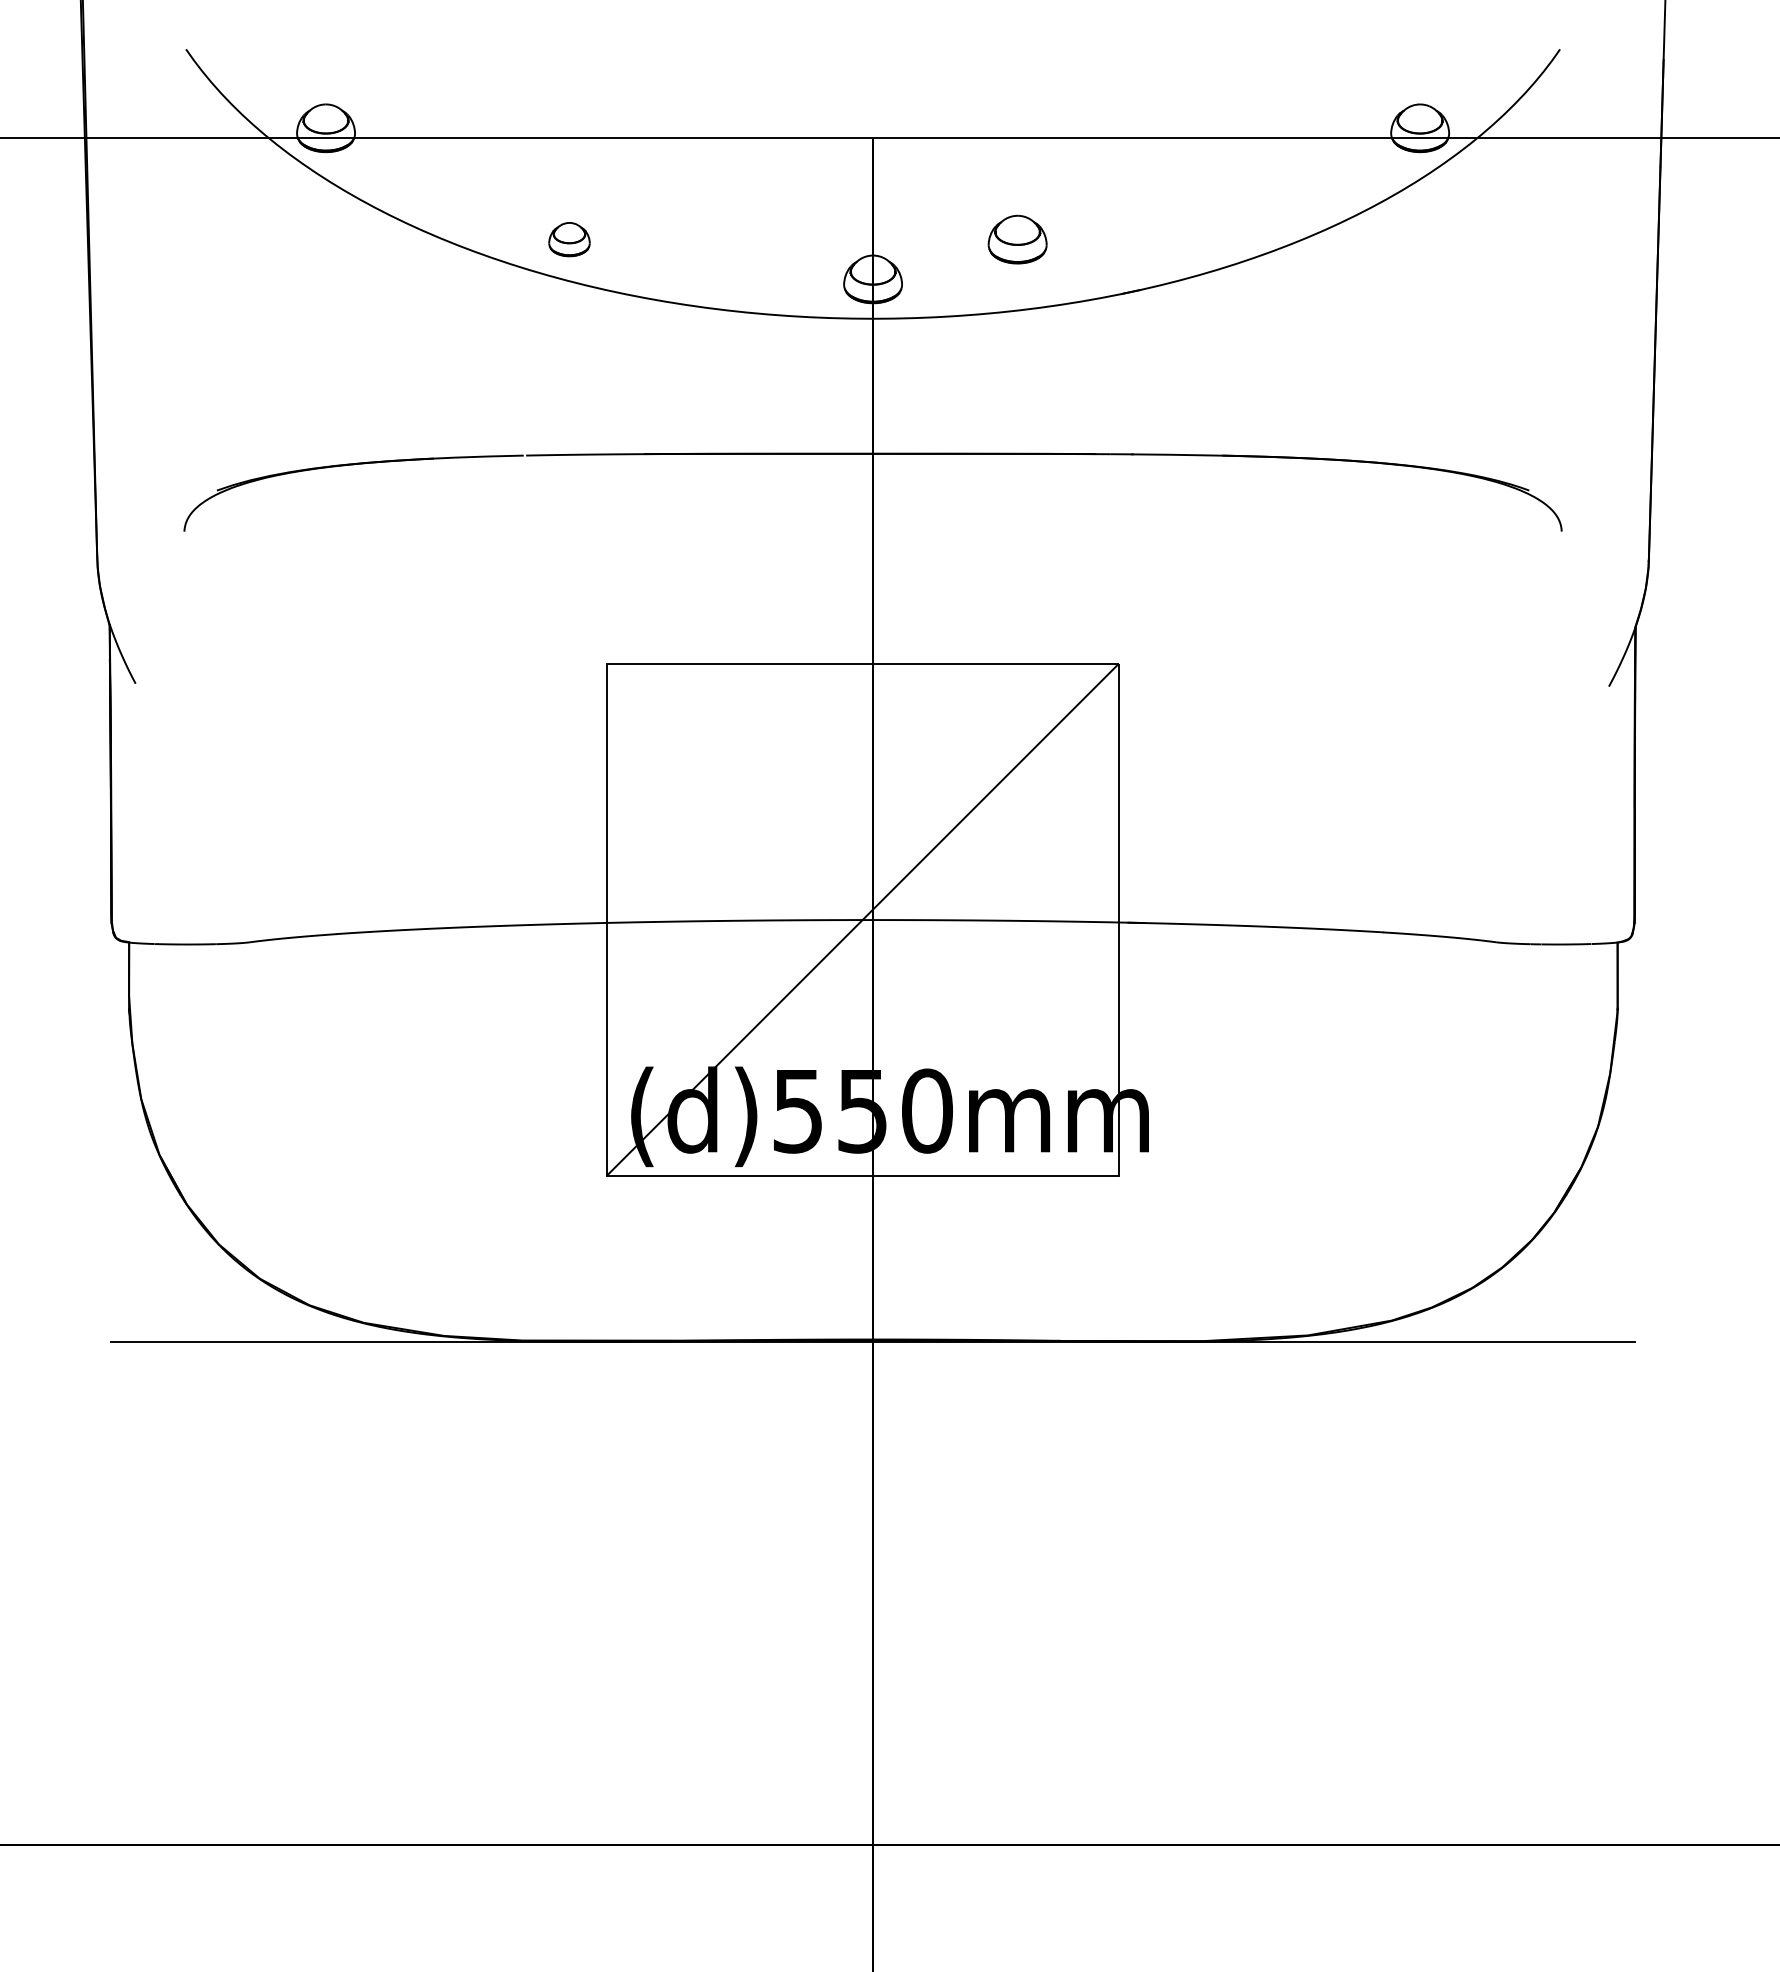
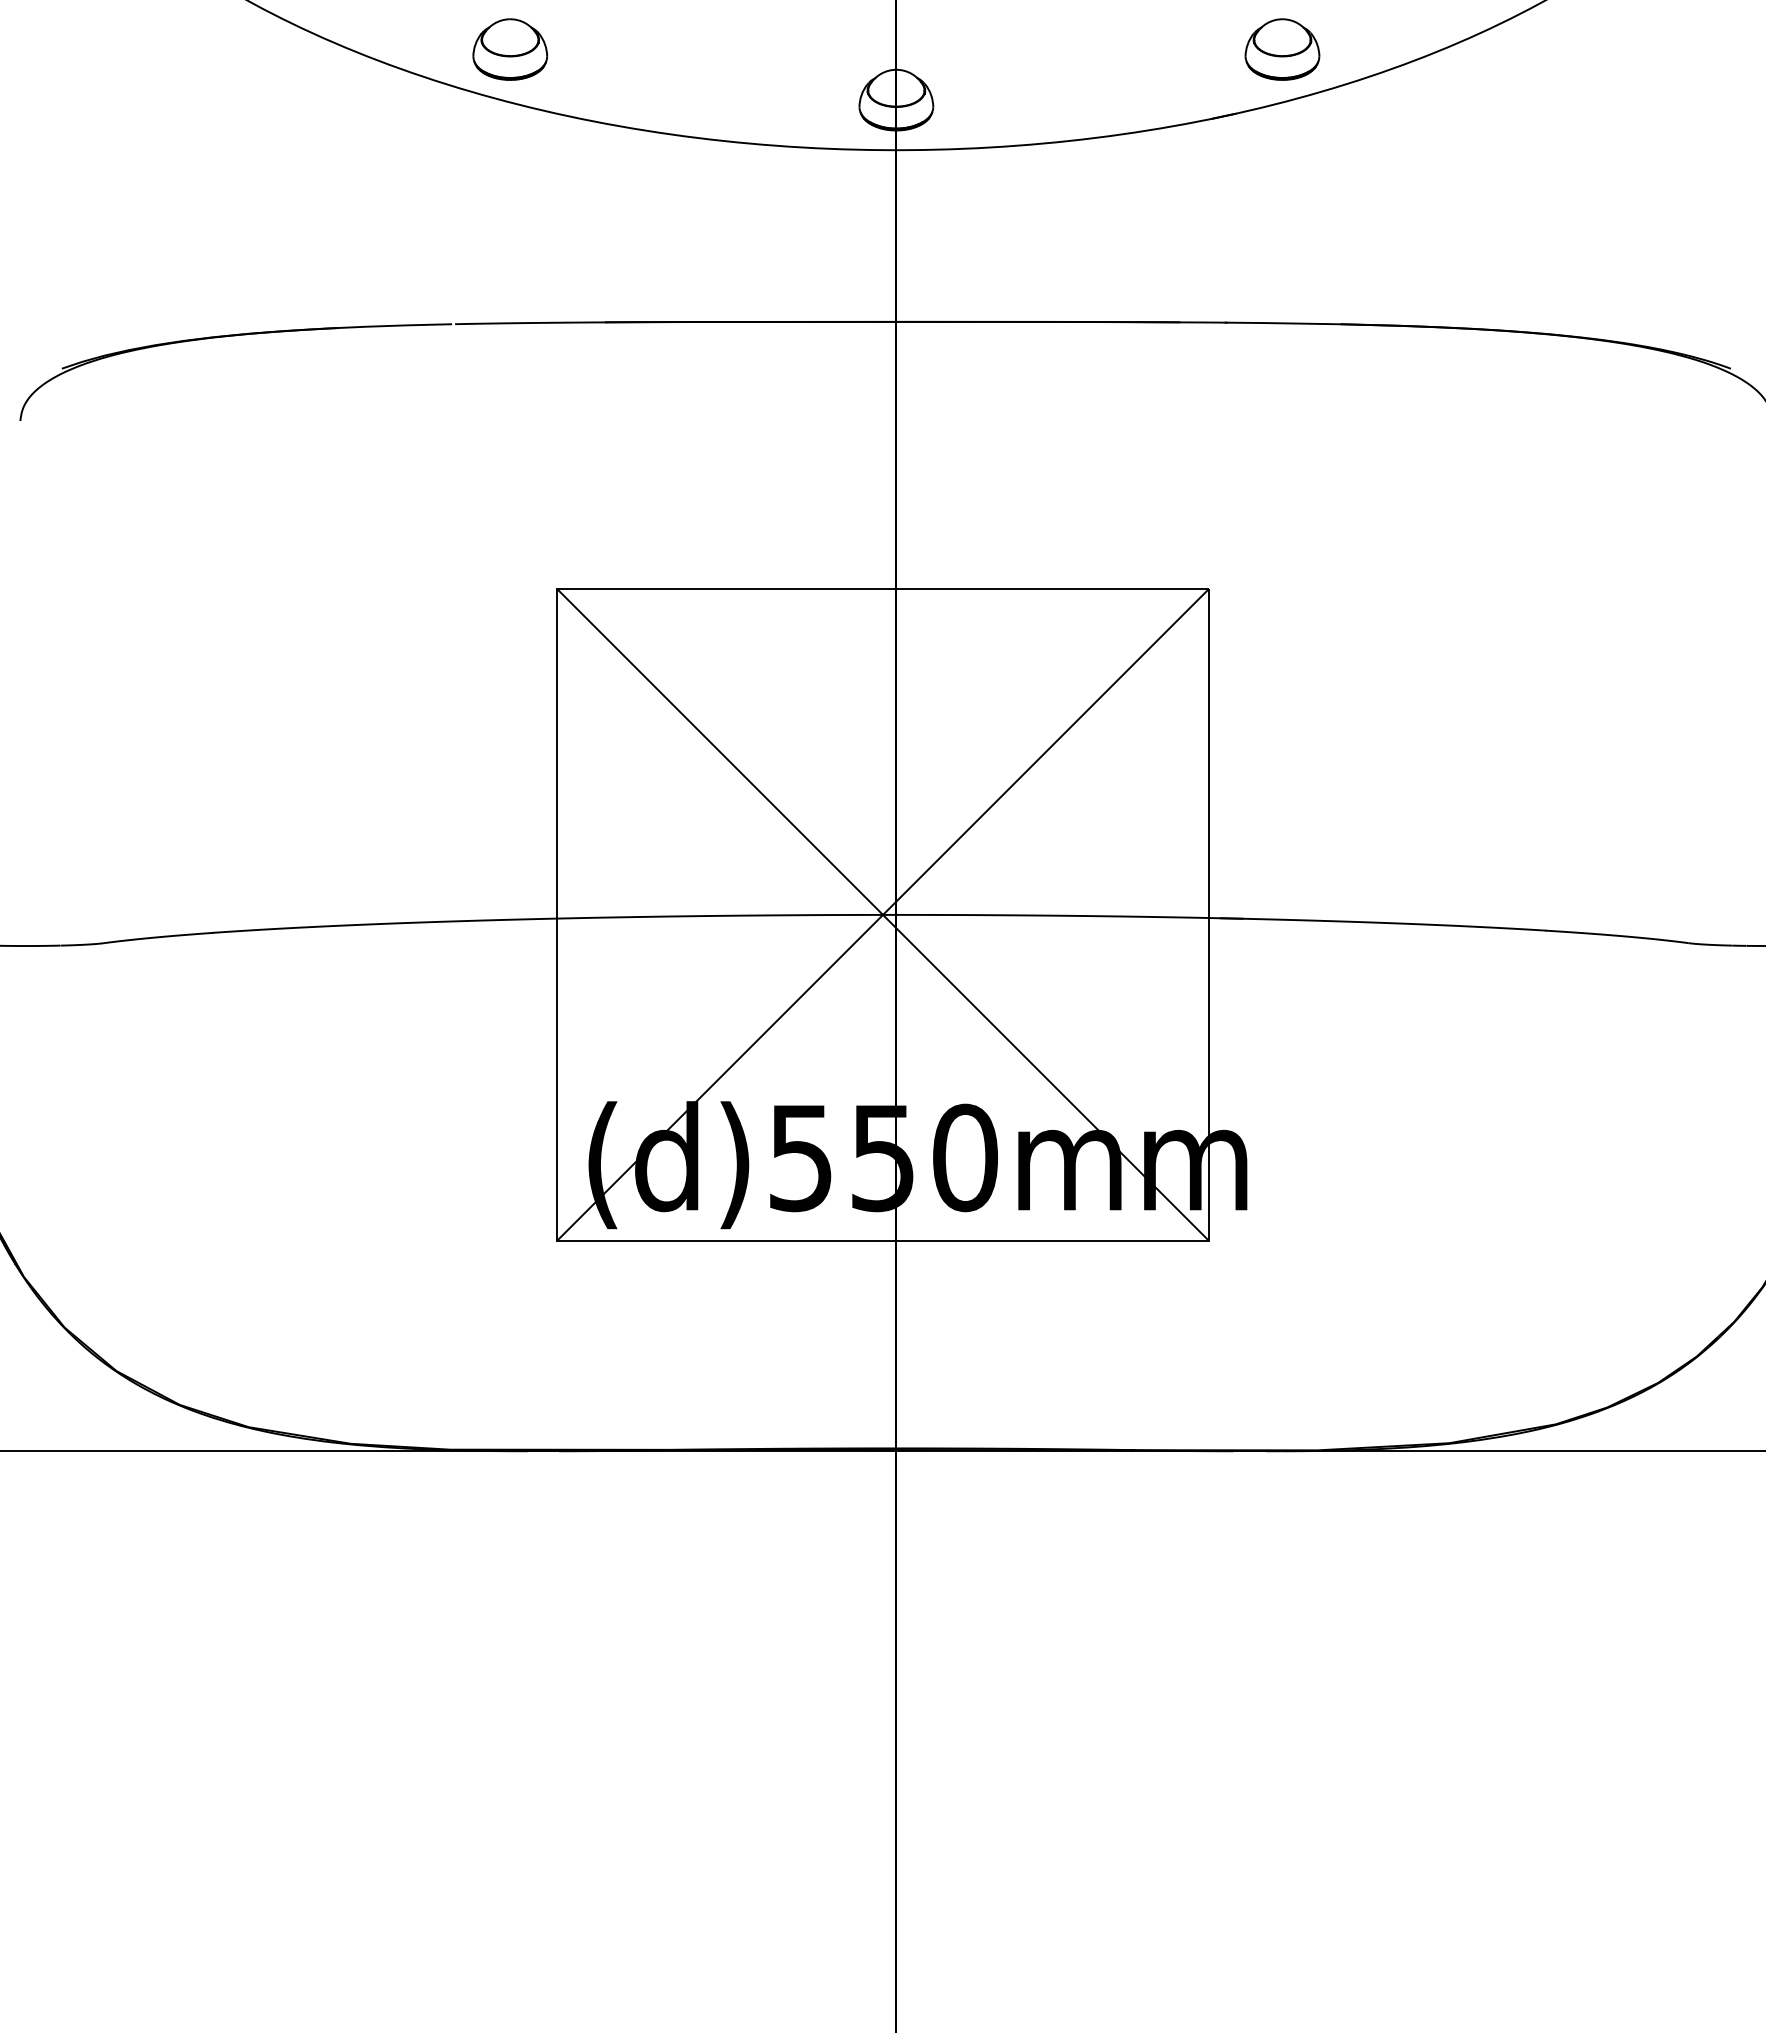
part: (569, 239) -> (510, 49), size x1.43
part: (1017, 239) -> (1282, 49), moved
line: (862, 920) -> (882, 915), added

